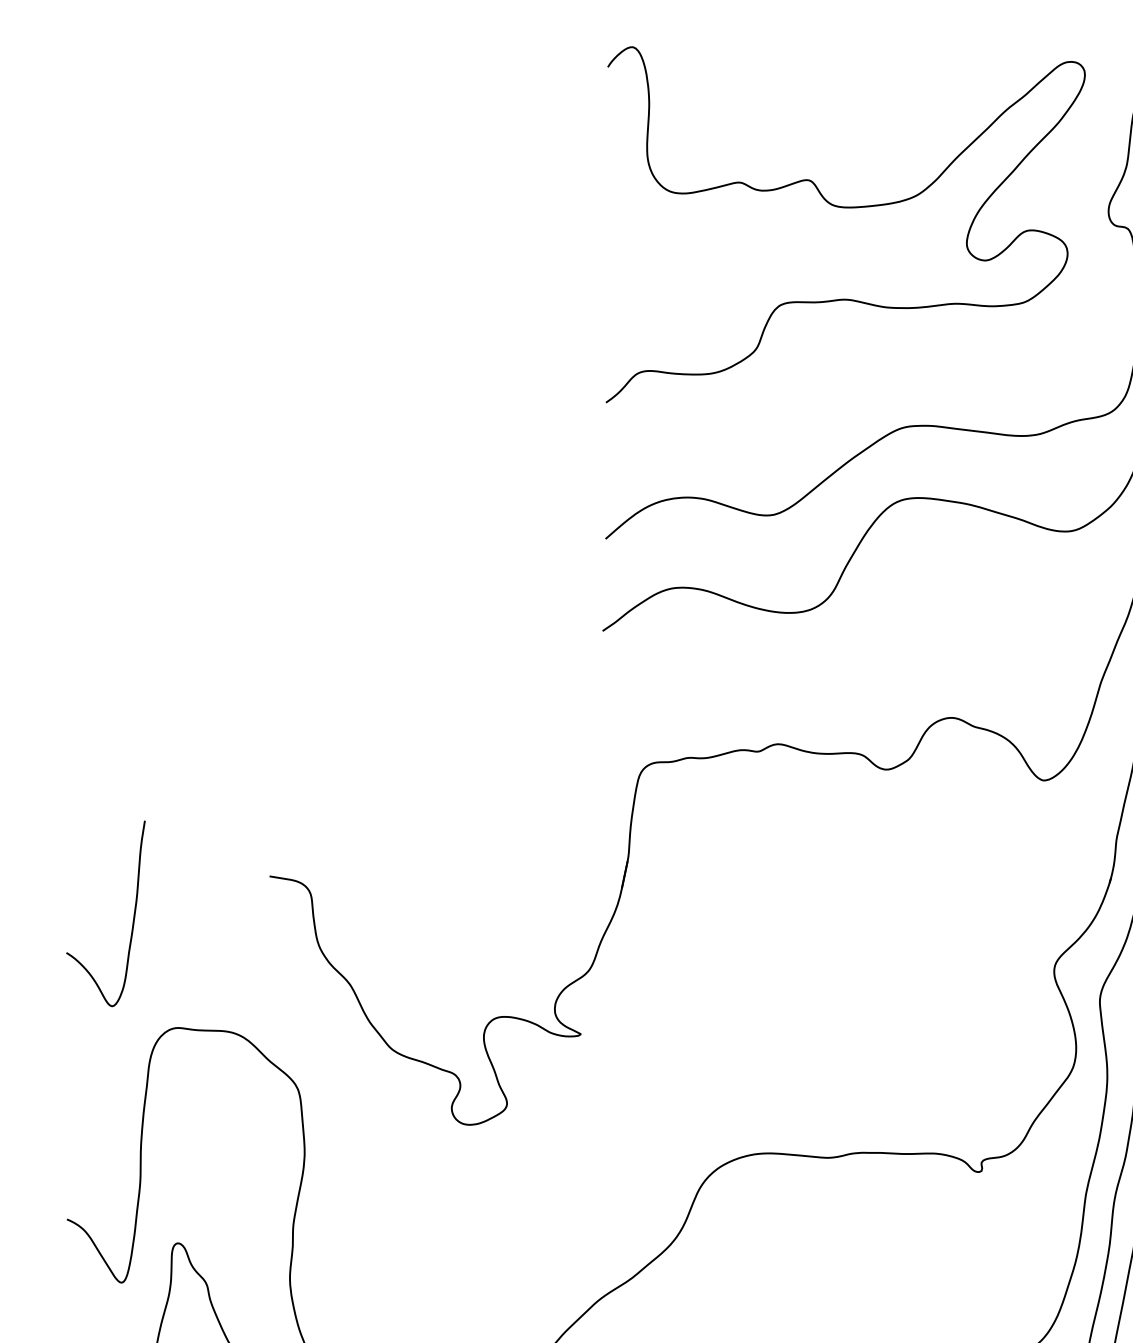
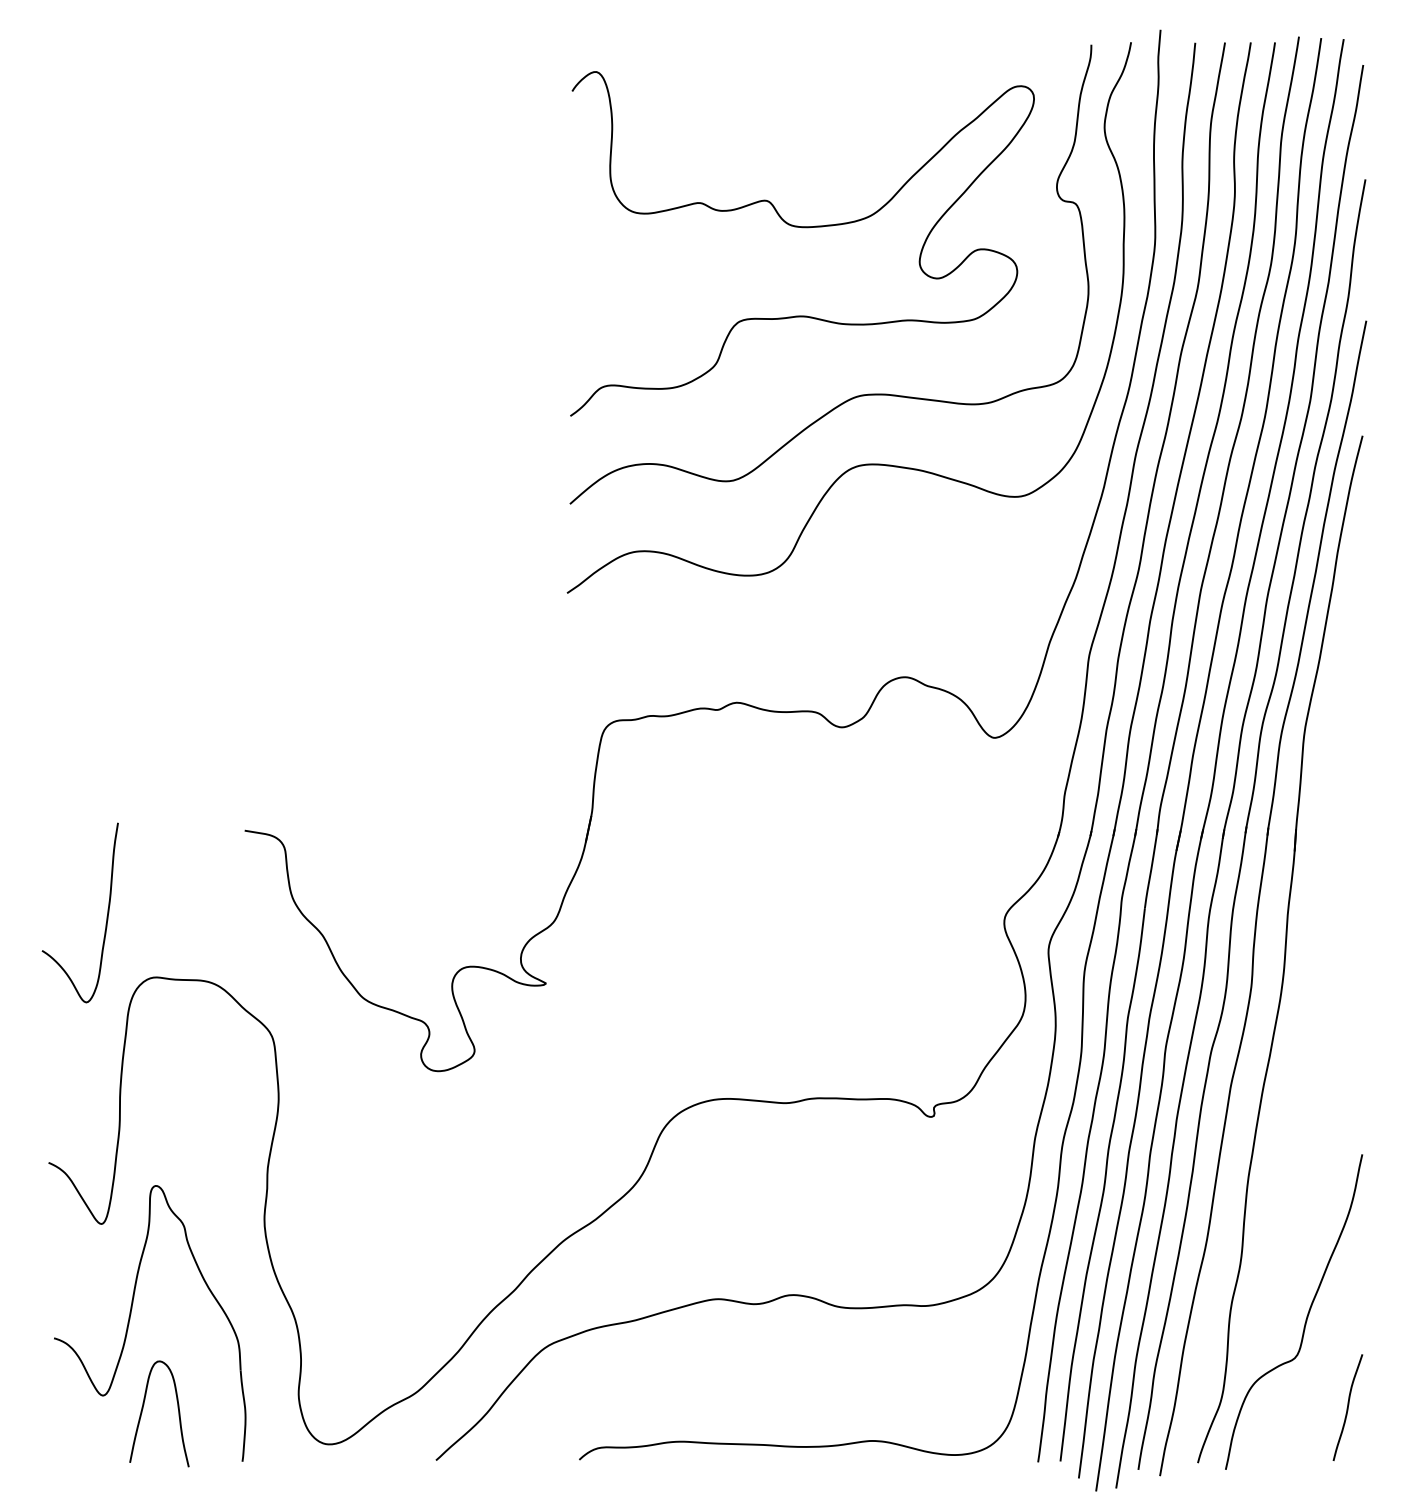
curve: (845, 208) -> (802, 228), moved
curve: (132, 917) -> (106, 916), moved

